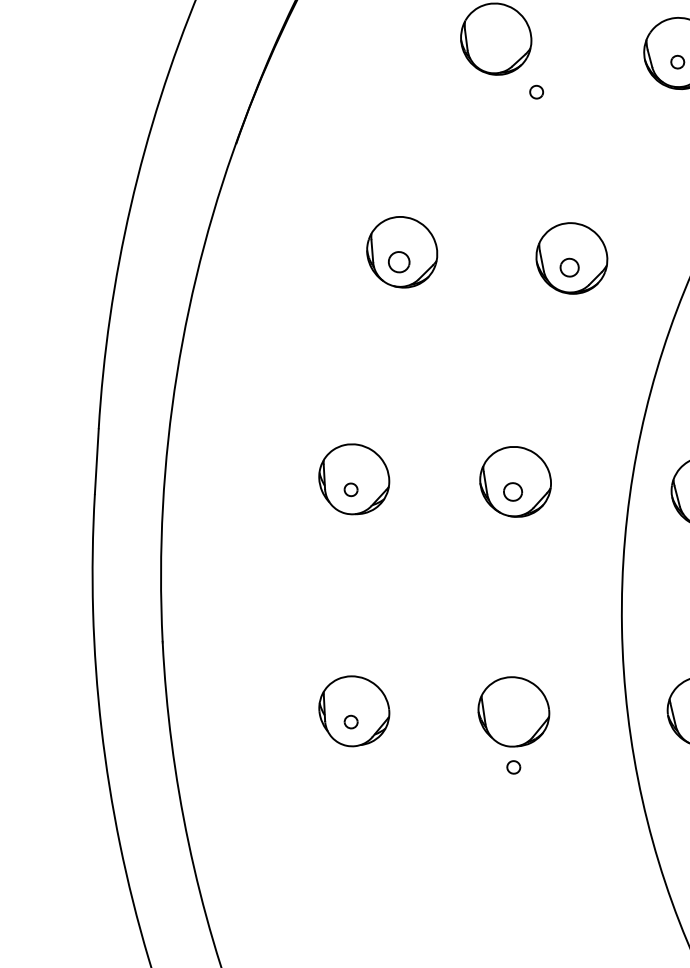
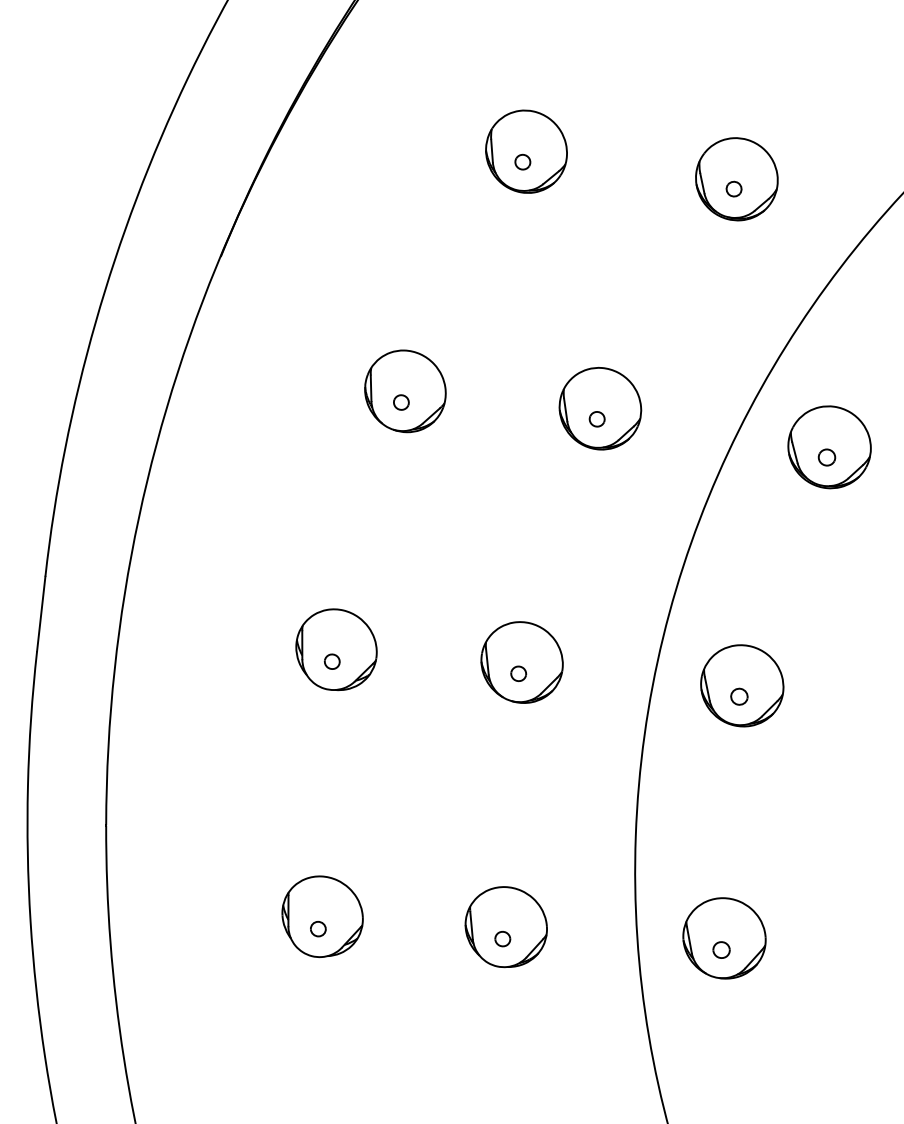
part: (536, 91) -> (522, 161), moved
part: (399, 262) -> (401, 402), size x0.62
part: (569, 267) -> (596, 419), size x0.71
part: (512, 491) -> (518, 673), size x0.71
part: (513, 767) -> (502, 939), moved

